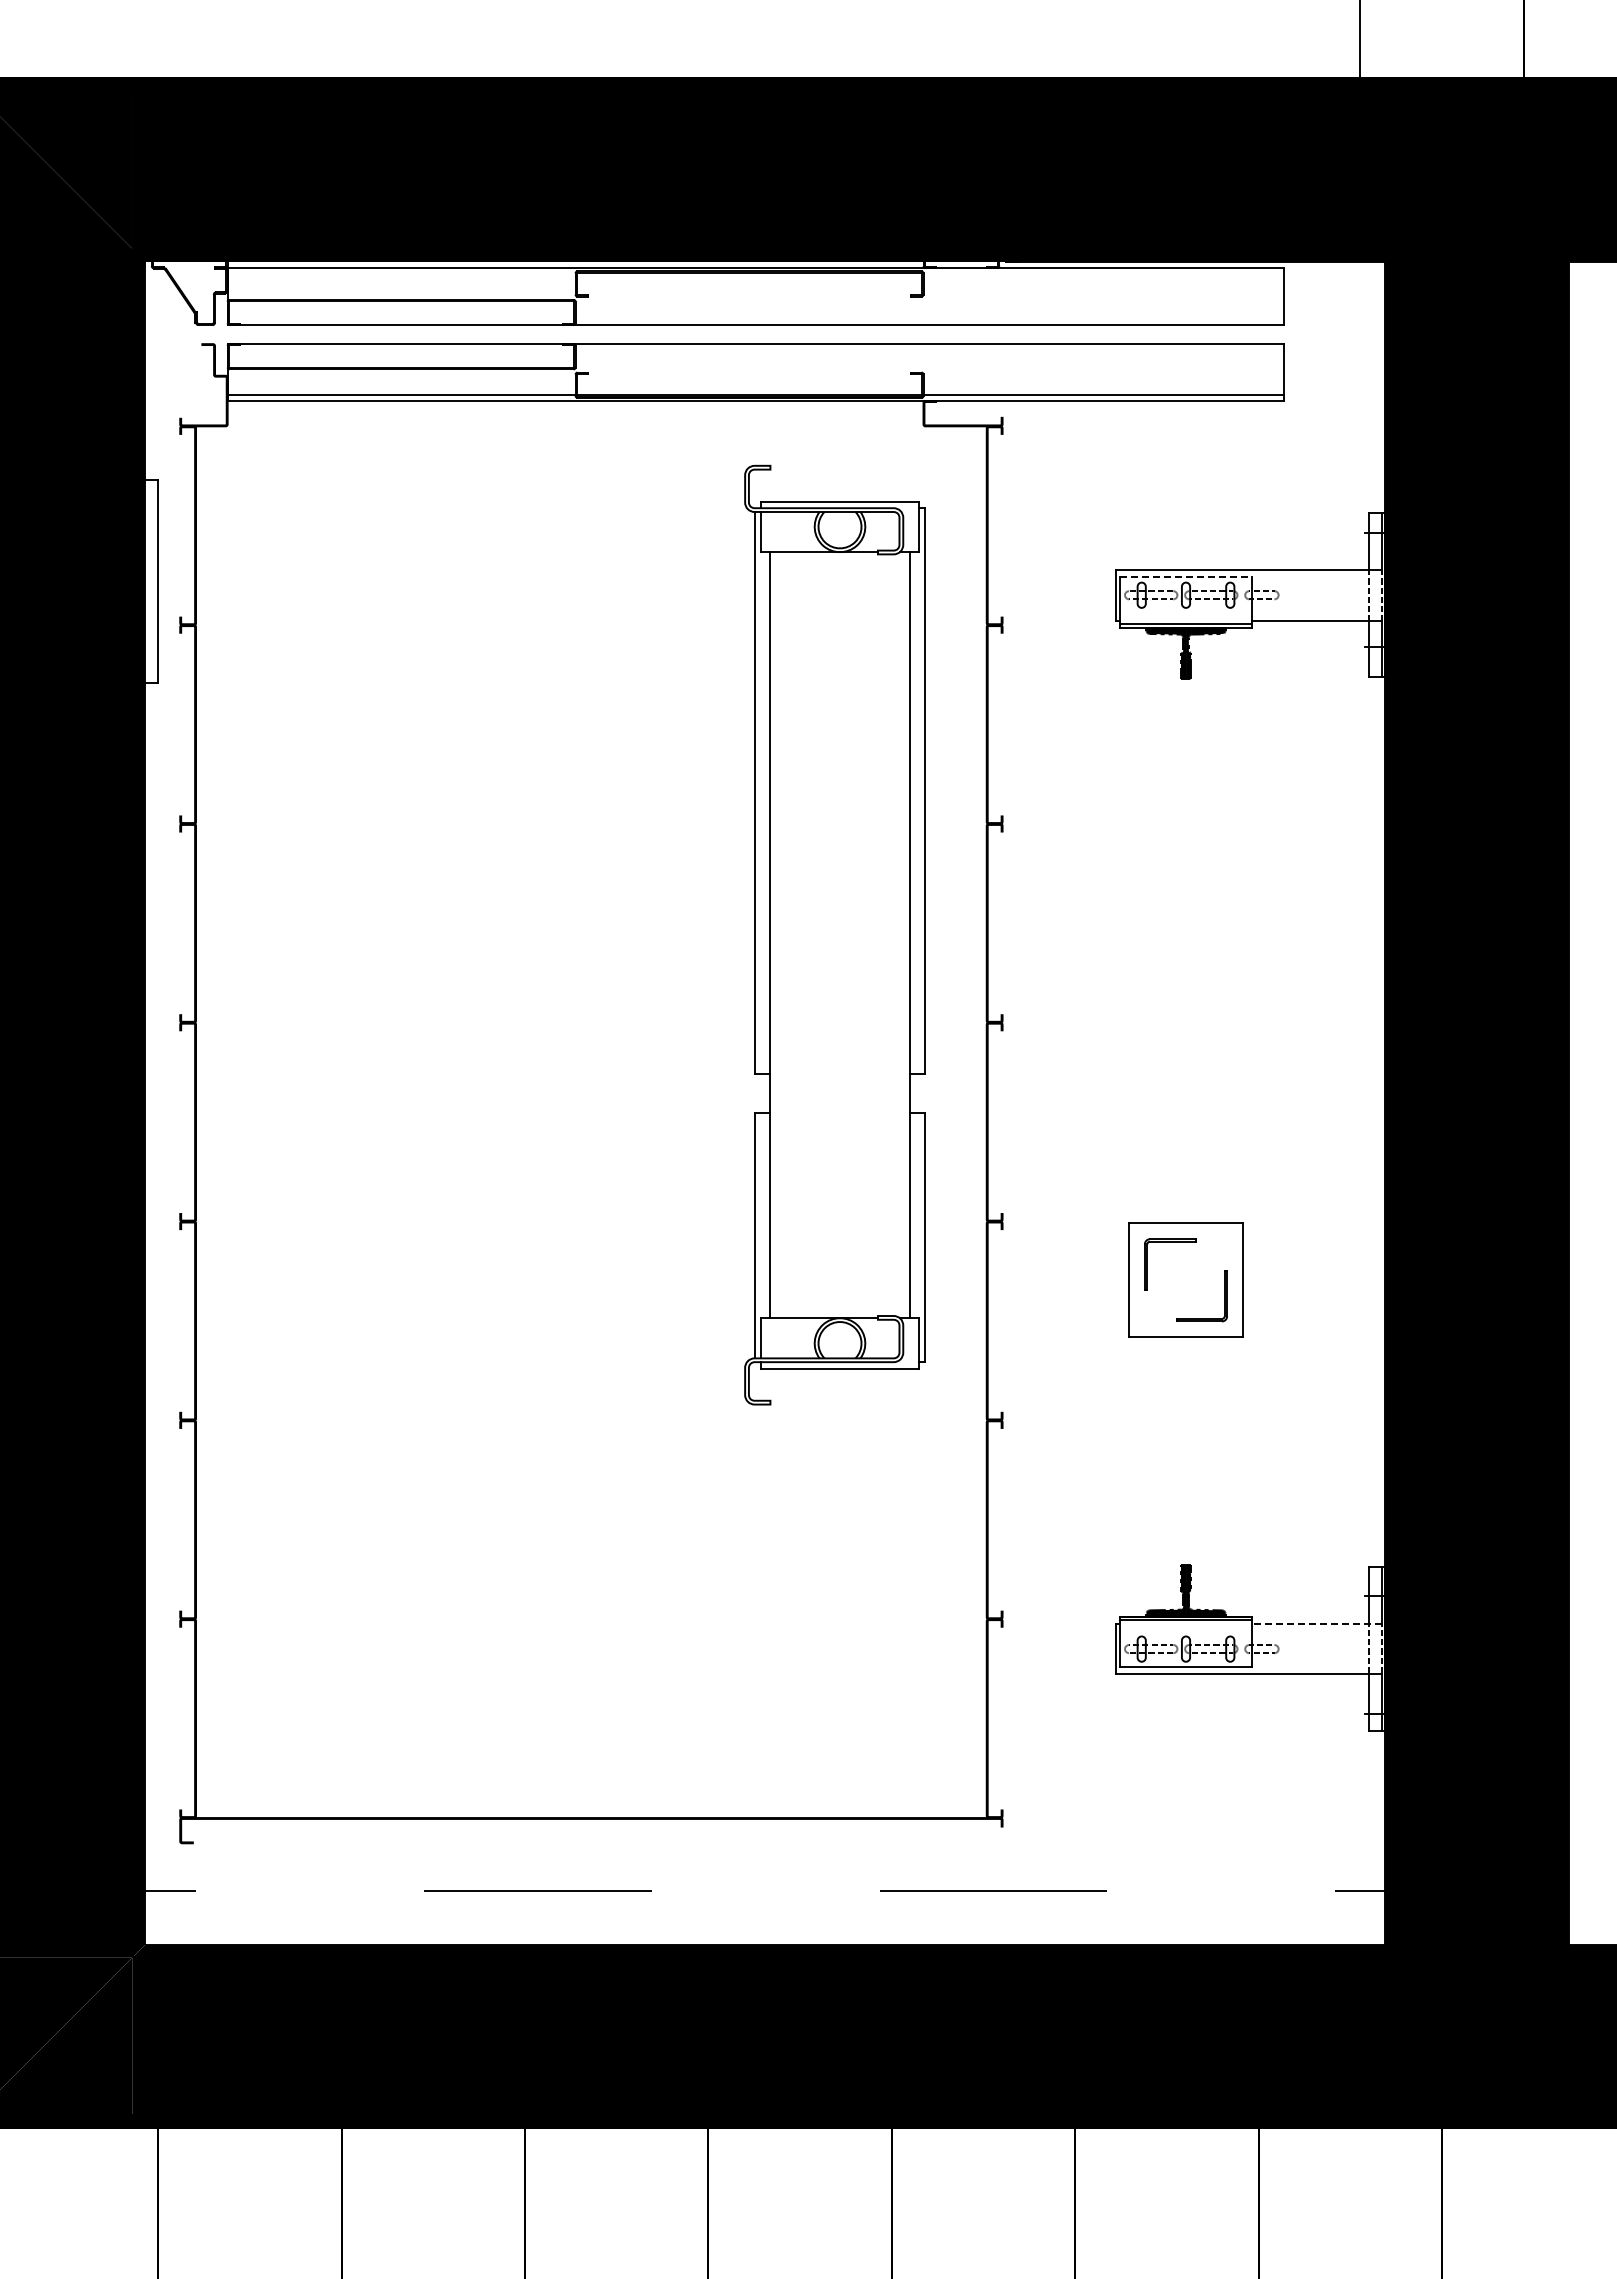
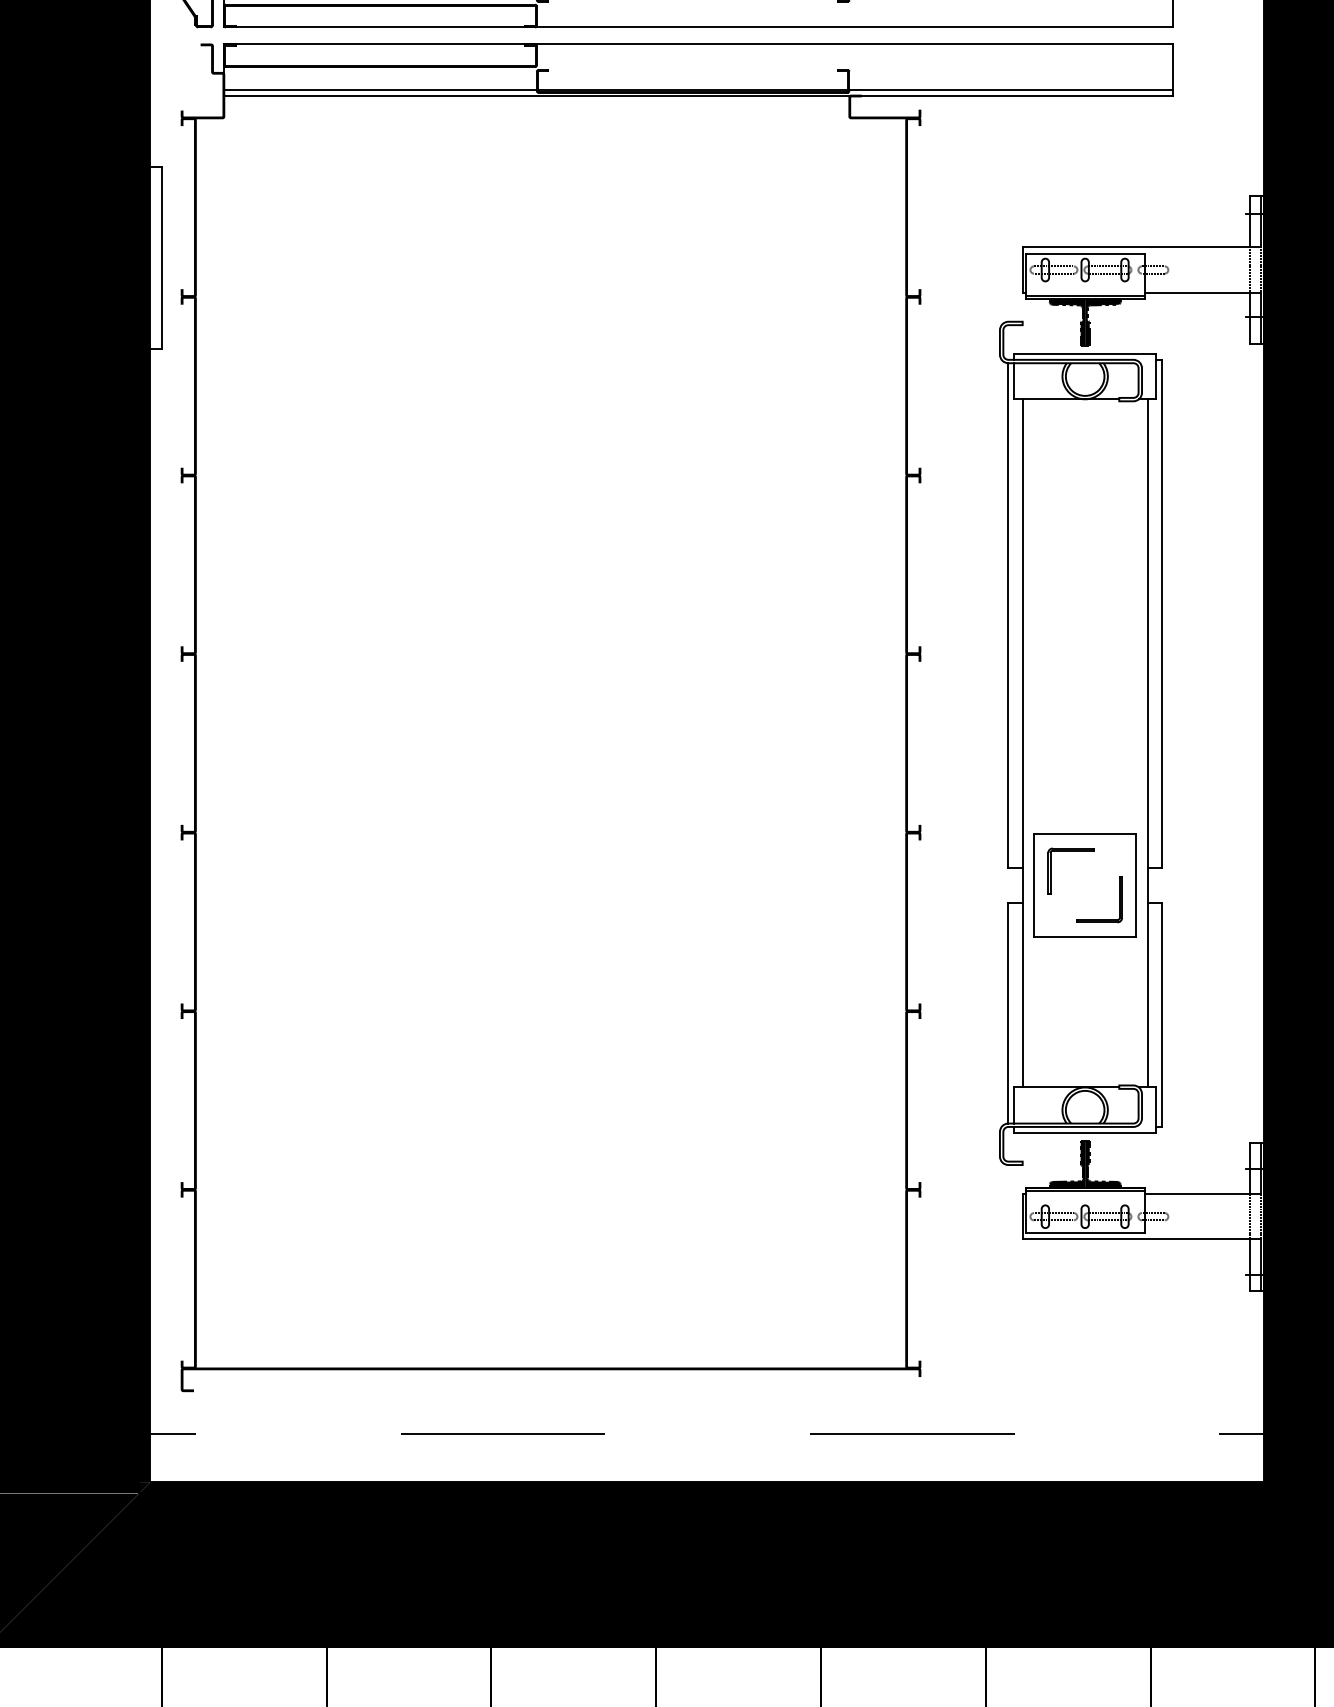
line: (1186, 576) -> (1085, 253), dashed -> solid
part: (834, 934) -> (1080, 742), moved
line: (1317, 1623) -> (1203, 1193), dashed -> solid

